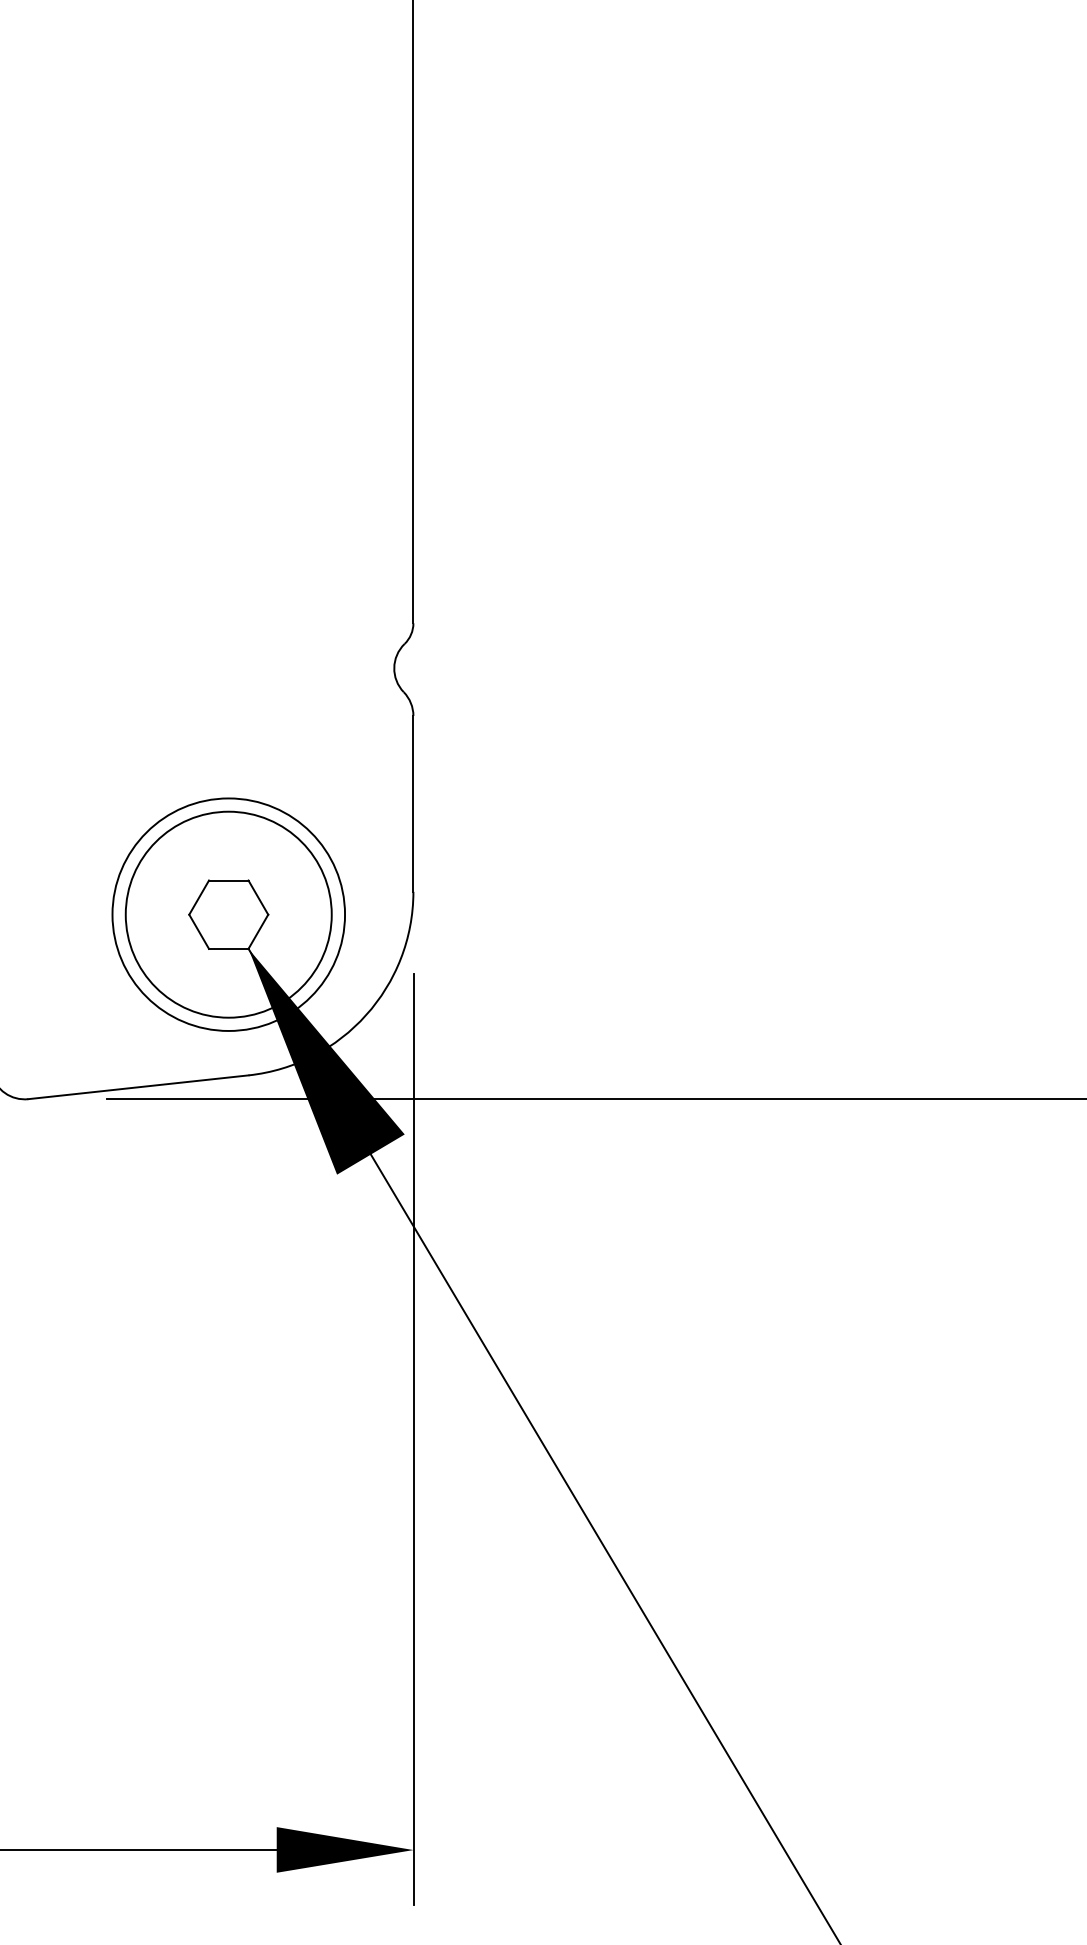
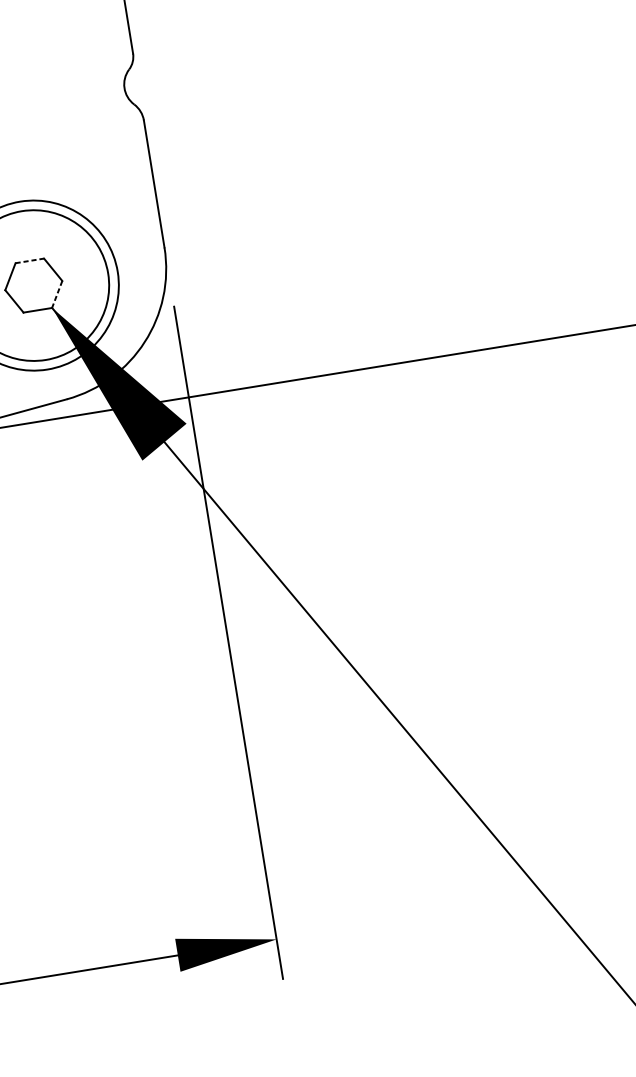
line: (228, 880) -> (29, 260), solid -> dashed
line: (258, 931) -> (57, 294), solid -> dashed

